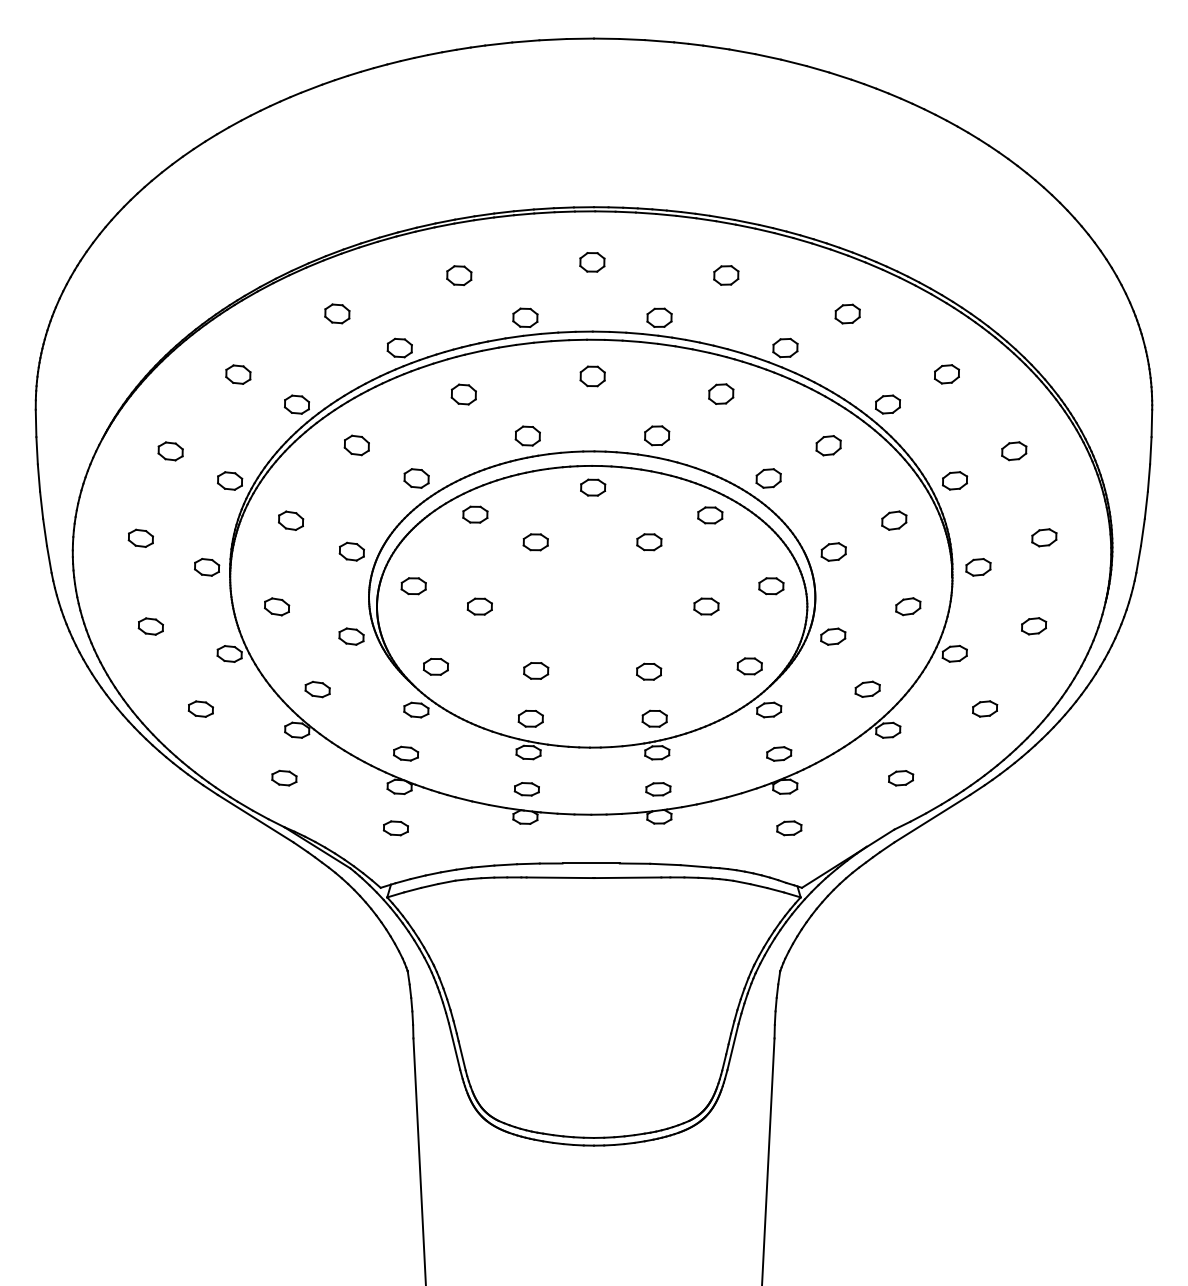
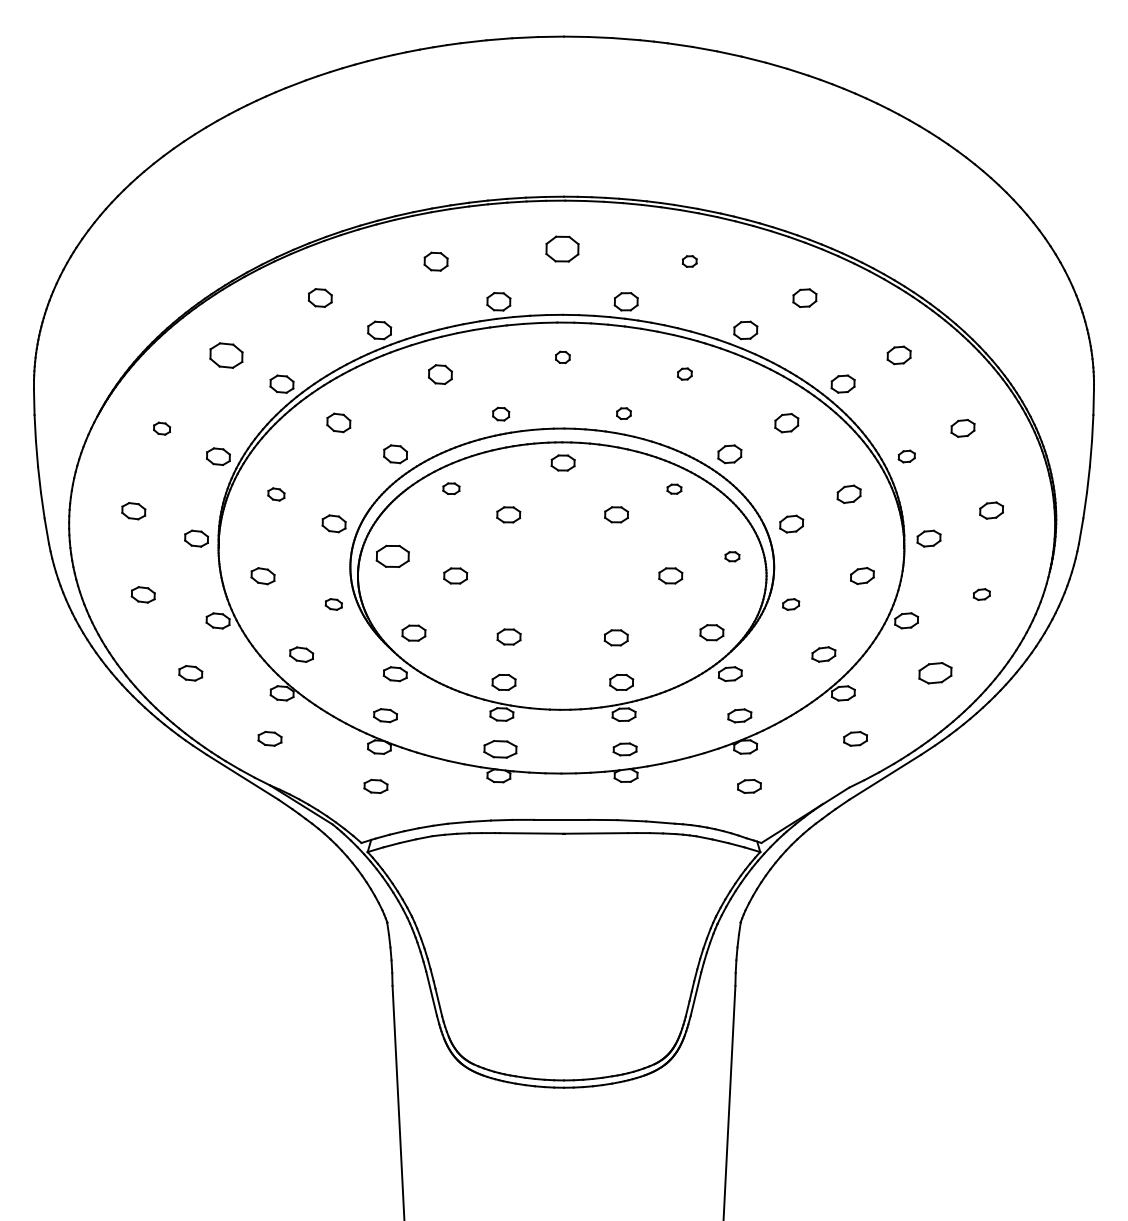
part: (592, 261) -> (562, 248), size x1.4
part: (726, 275) -> (689, 261), size x0.6
part: (237, 374) -> (225, 355), size x1.4
part: (592, 376) -> (562, 357), size x0.6
part: (720, 393) -> (684, 373), size x0.6
part: (656, 435) -> (623, 413), size x0.6
part: (527, 436) -> (500, 414), size x0.7
part: (170, 451) -> (161, 428), size x0.7
part: (954, 480) -> (906, 456), size x0.7
part: (475, 514) -> (451, 488), size x0.7
part: (710, 514) -> (674, 488), size x0.6
part: (291, 520) -> (276, 494), size x0.7
part: (413, 586) -> (392, 556), size x1.4
part: (771, 586) -> (732, 556), size x0.6
part: (1033, 626) -> (981, 594), size x0.7
part: (351, 636) -> (333, 604), size x0.7
part: (832, 636) -> (790, 604), size x0.7
part: (984, 708) -> (934, 672), size x1.4
part: (526, 789) -> (499, 749), size x1.4

